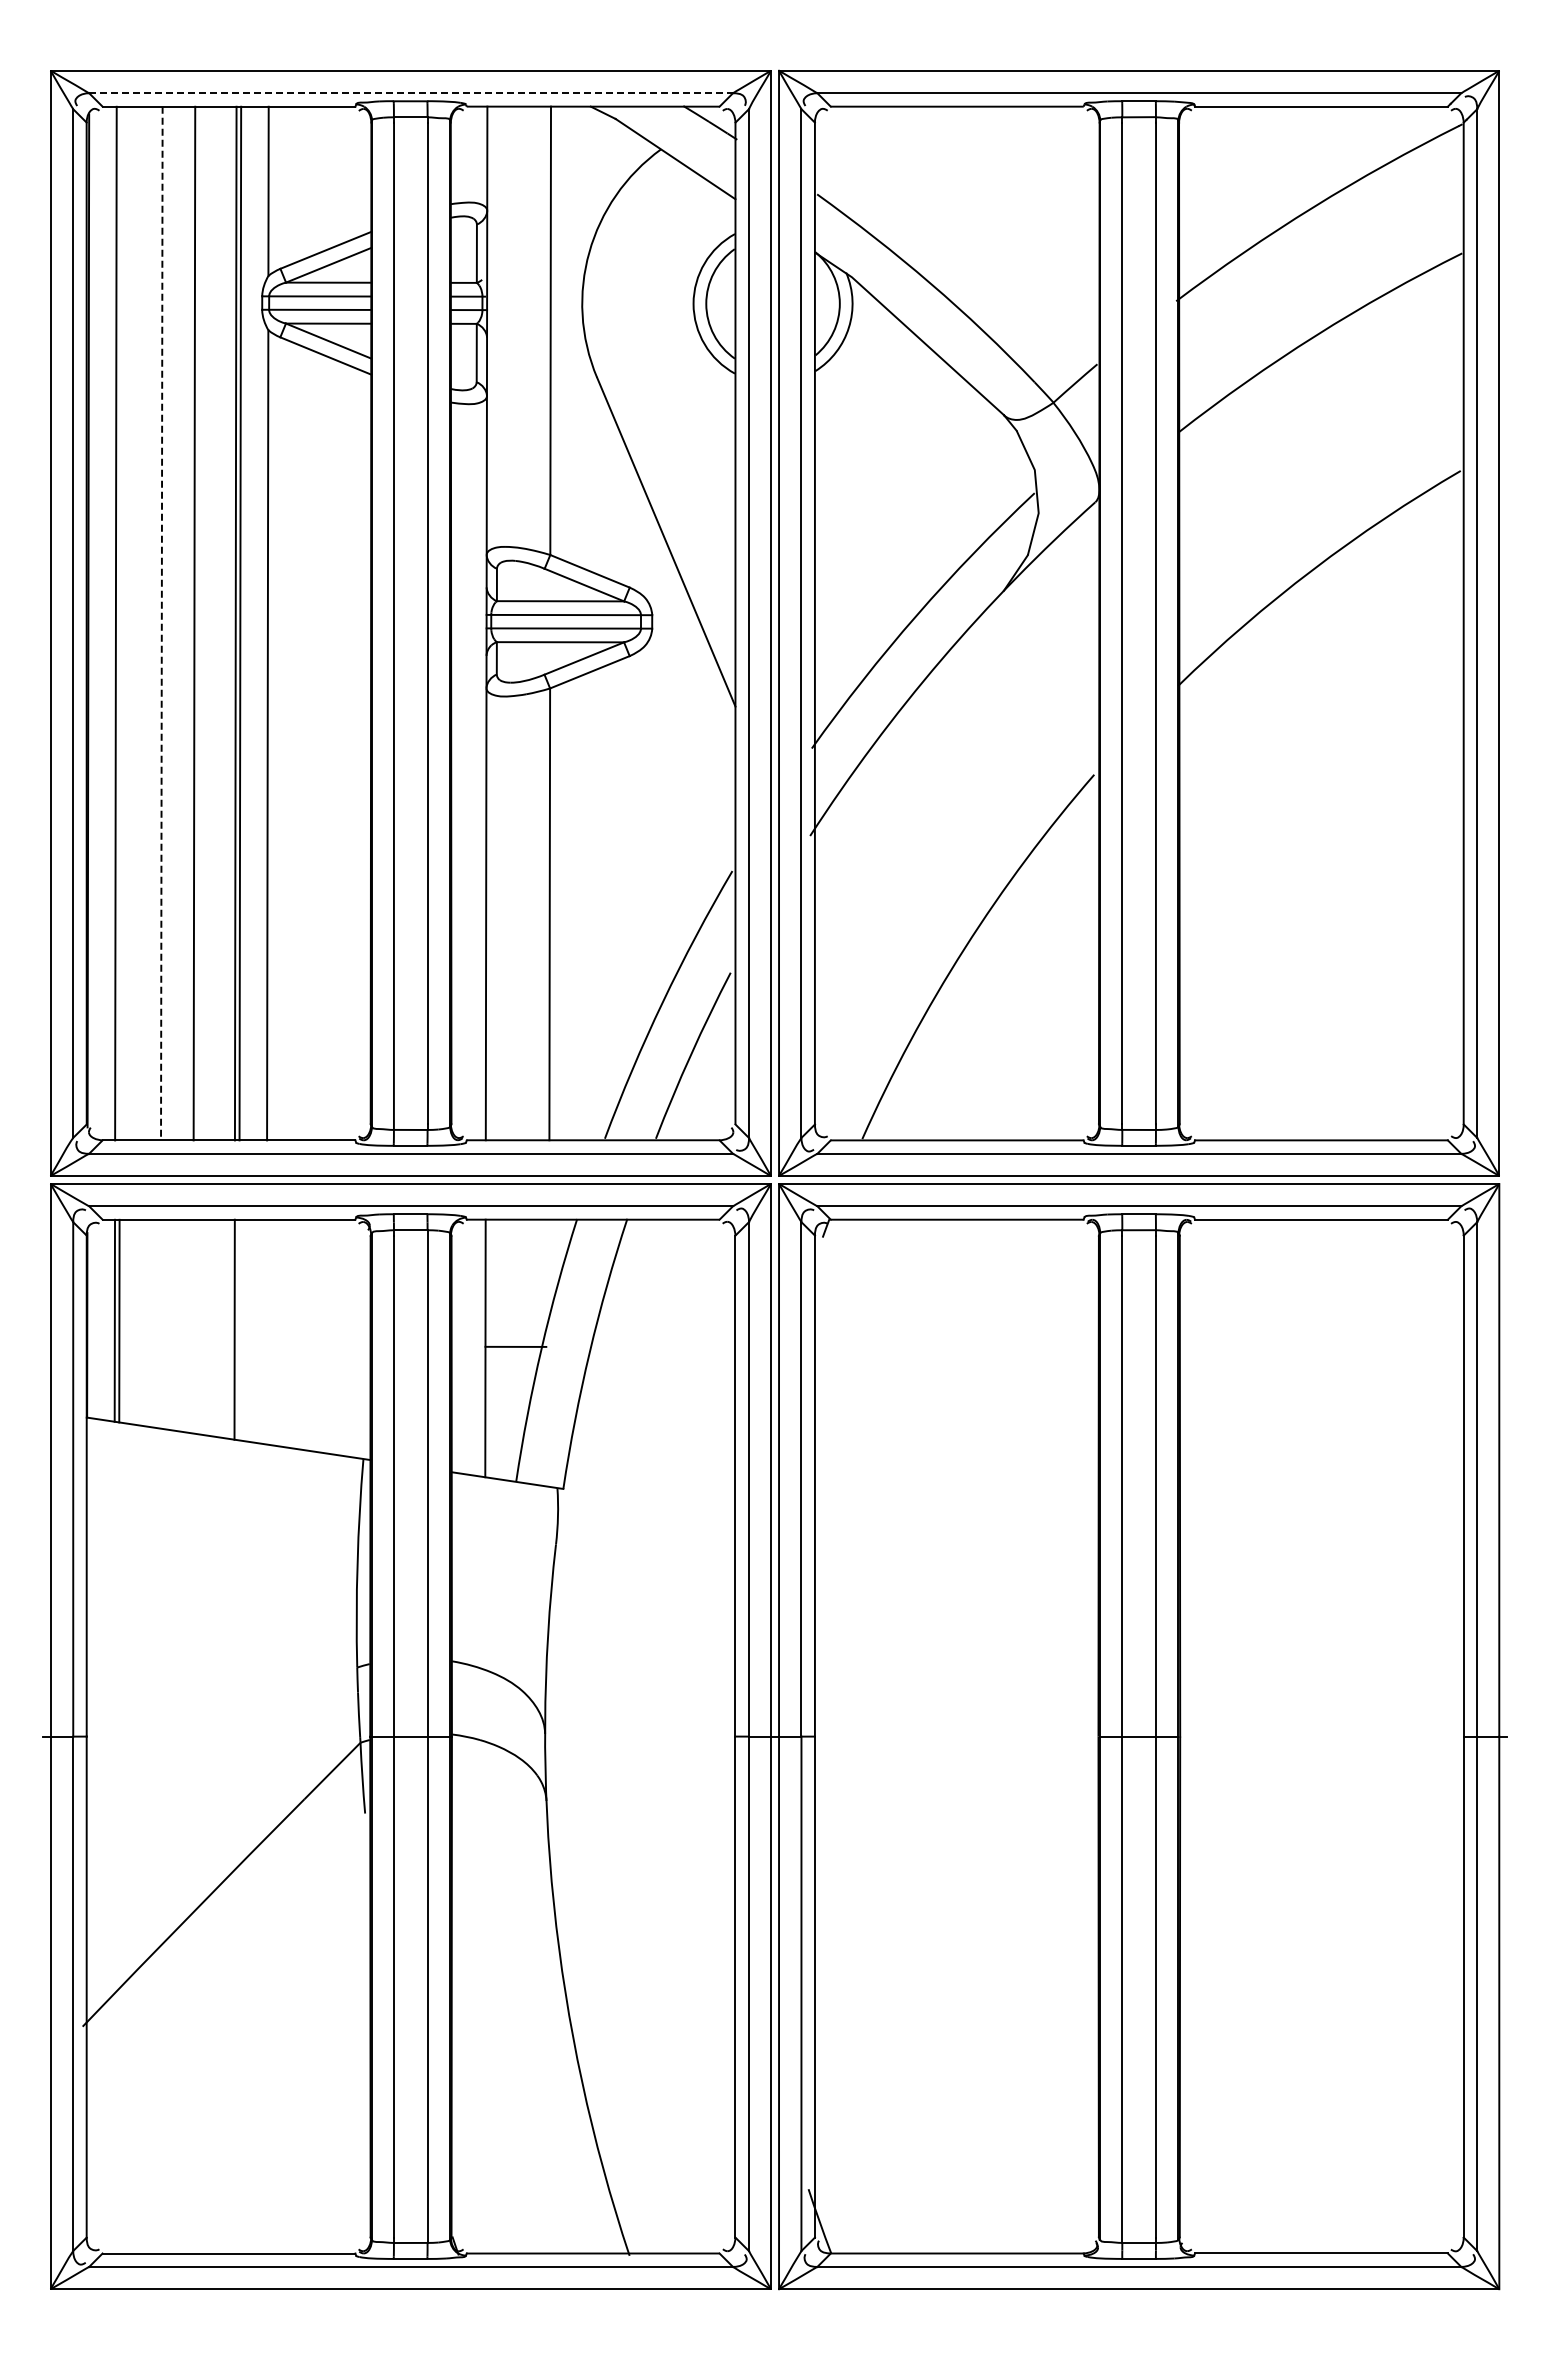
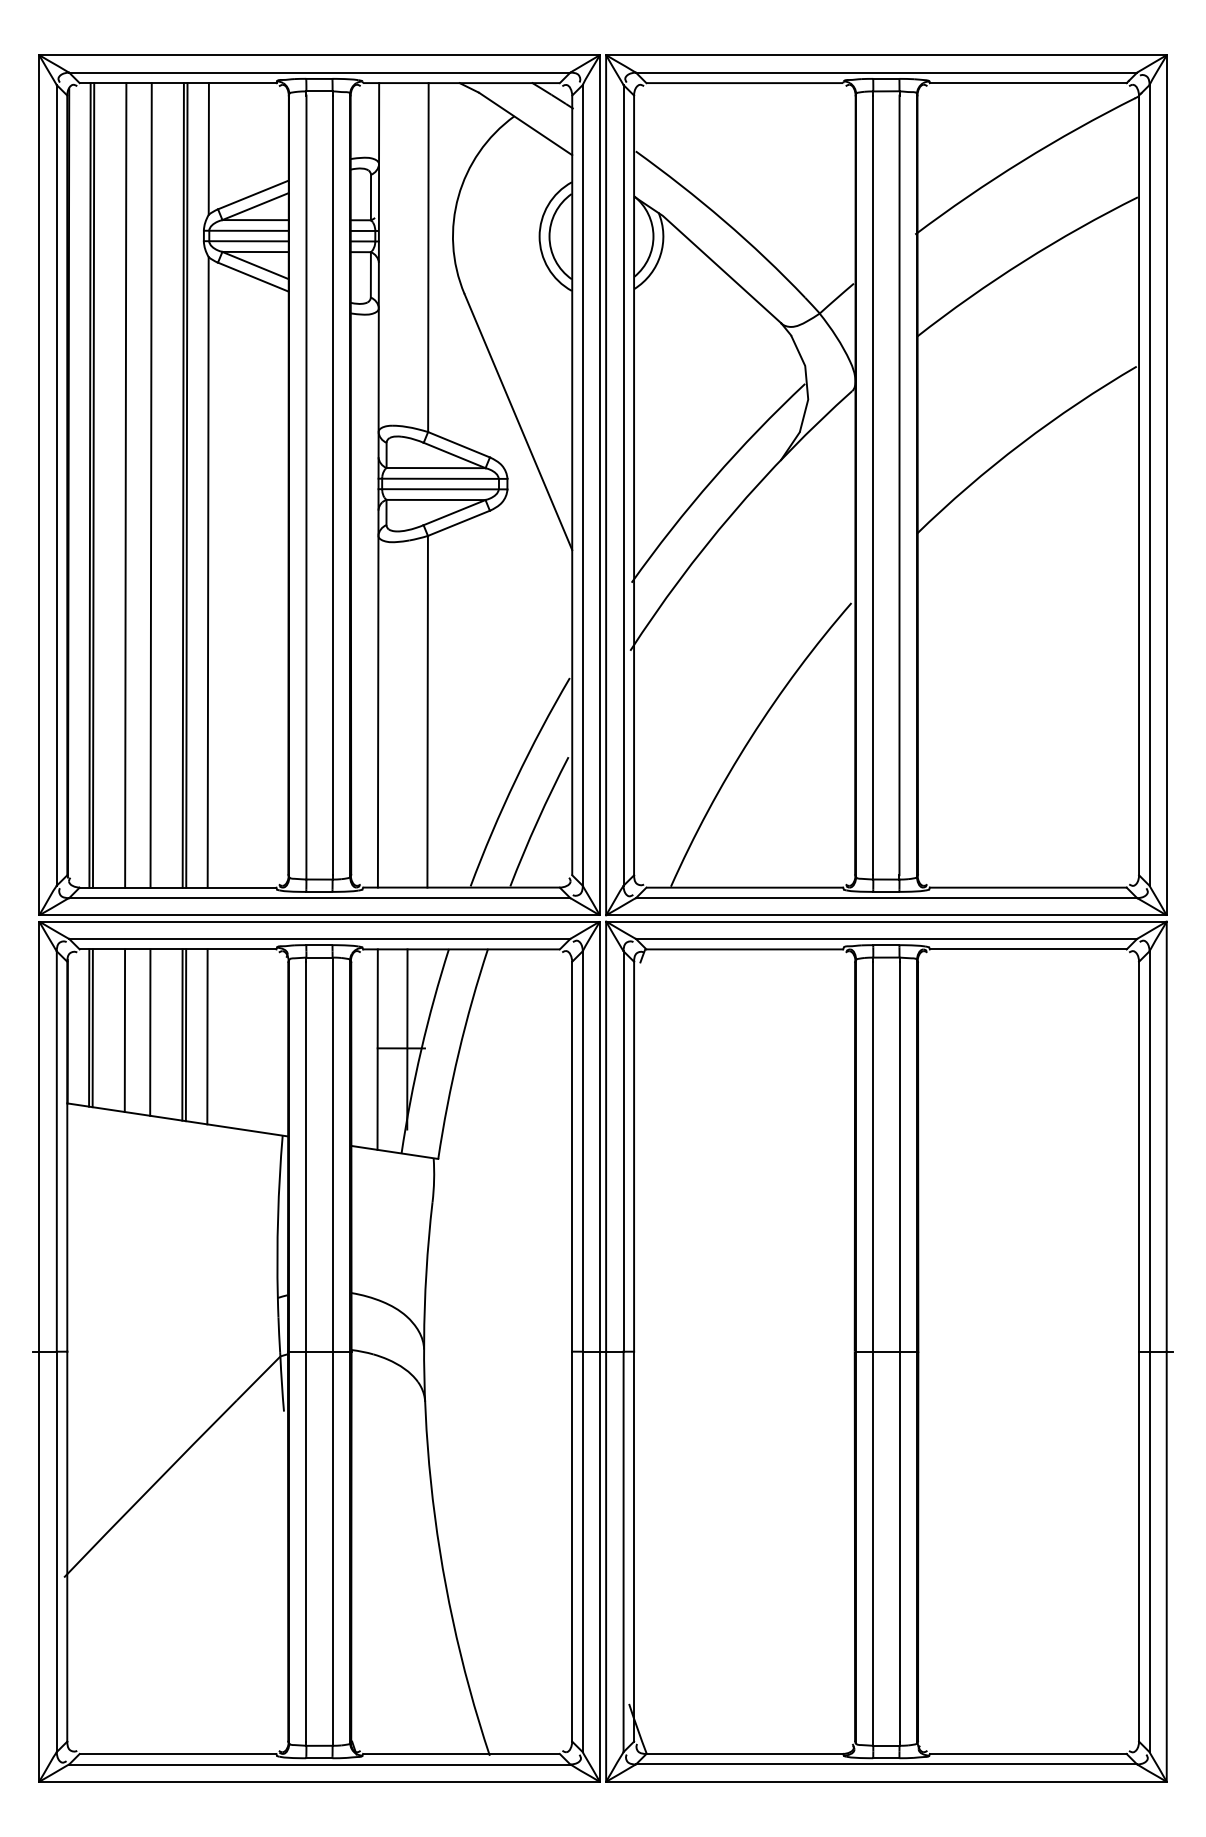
line: (411, 93) -> (320, 72), dashed -> solid
line: (120, 623) -> (93, 485), added
line: (161, 623) -> (125, 485), dashed -> solid
line: (160, 1323) -> (124, 1030), added
line: (193, 1326) -> (150, 1032), added
line: (239, 1329) -> (186, 1034), added
line: (266, 1331) -> (207, 1036), added
line: (523, 1335) -> (407, 1039), added

